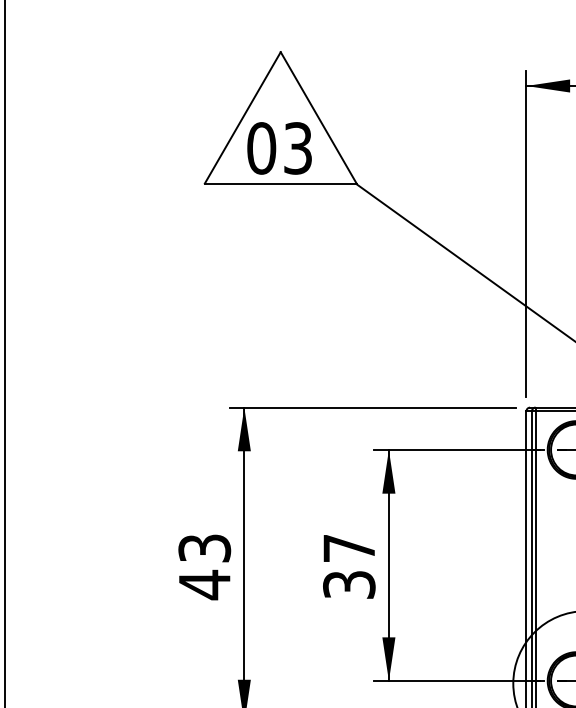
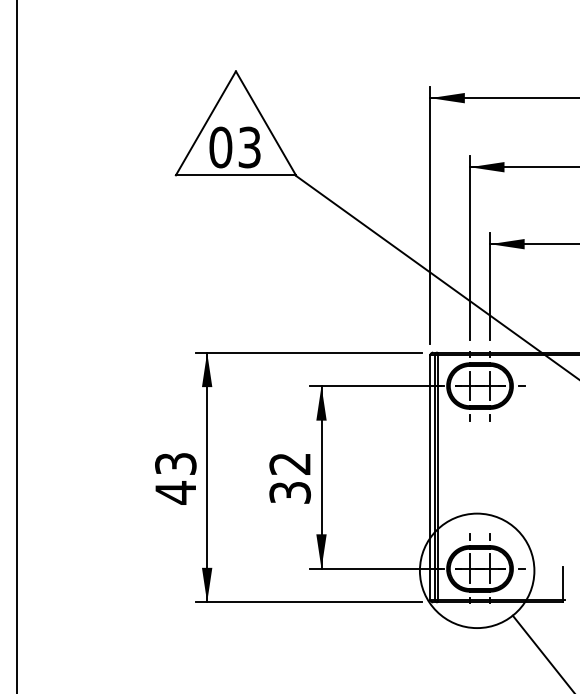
text: (348, 547) -> (289, 463), 37 -> 32

